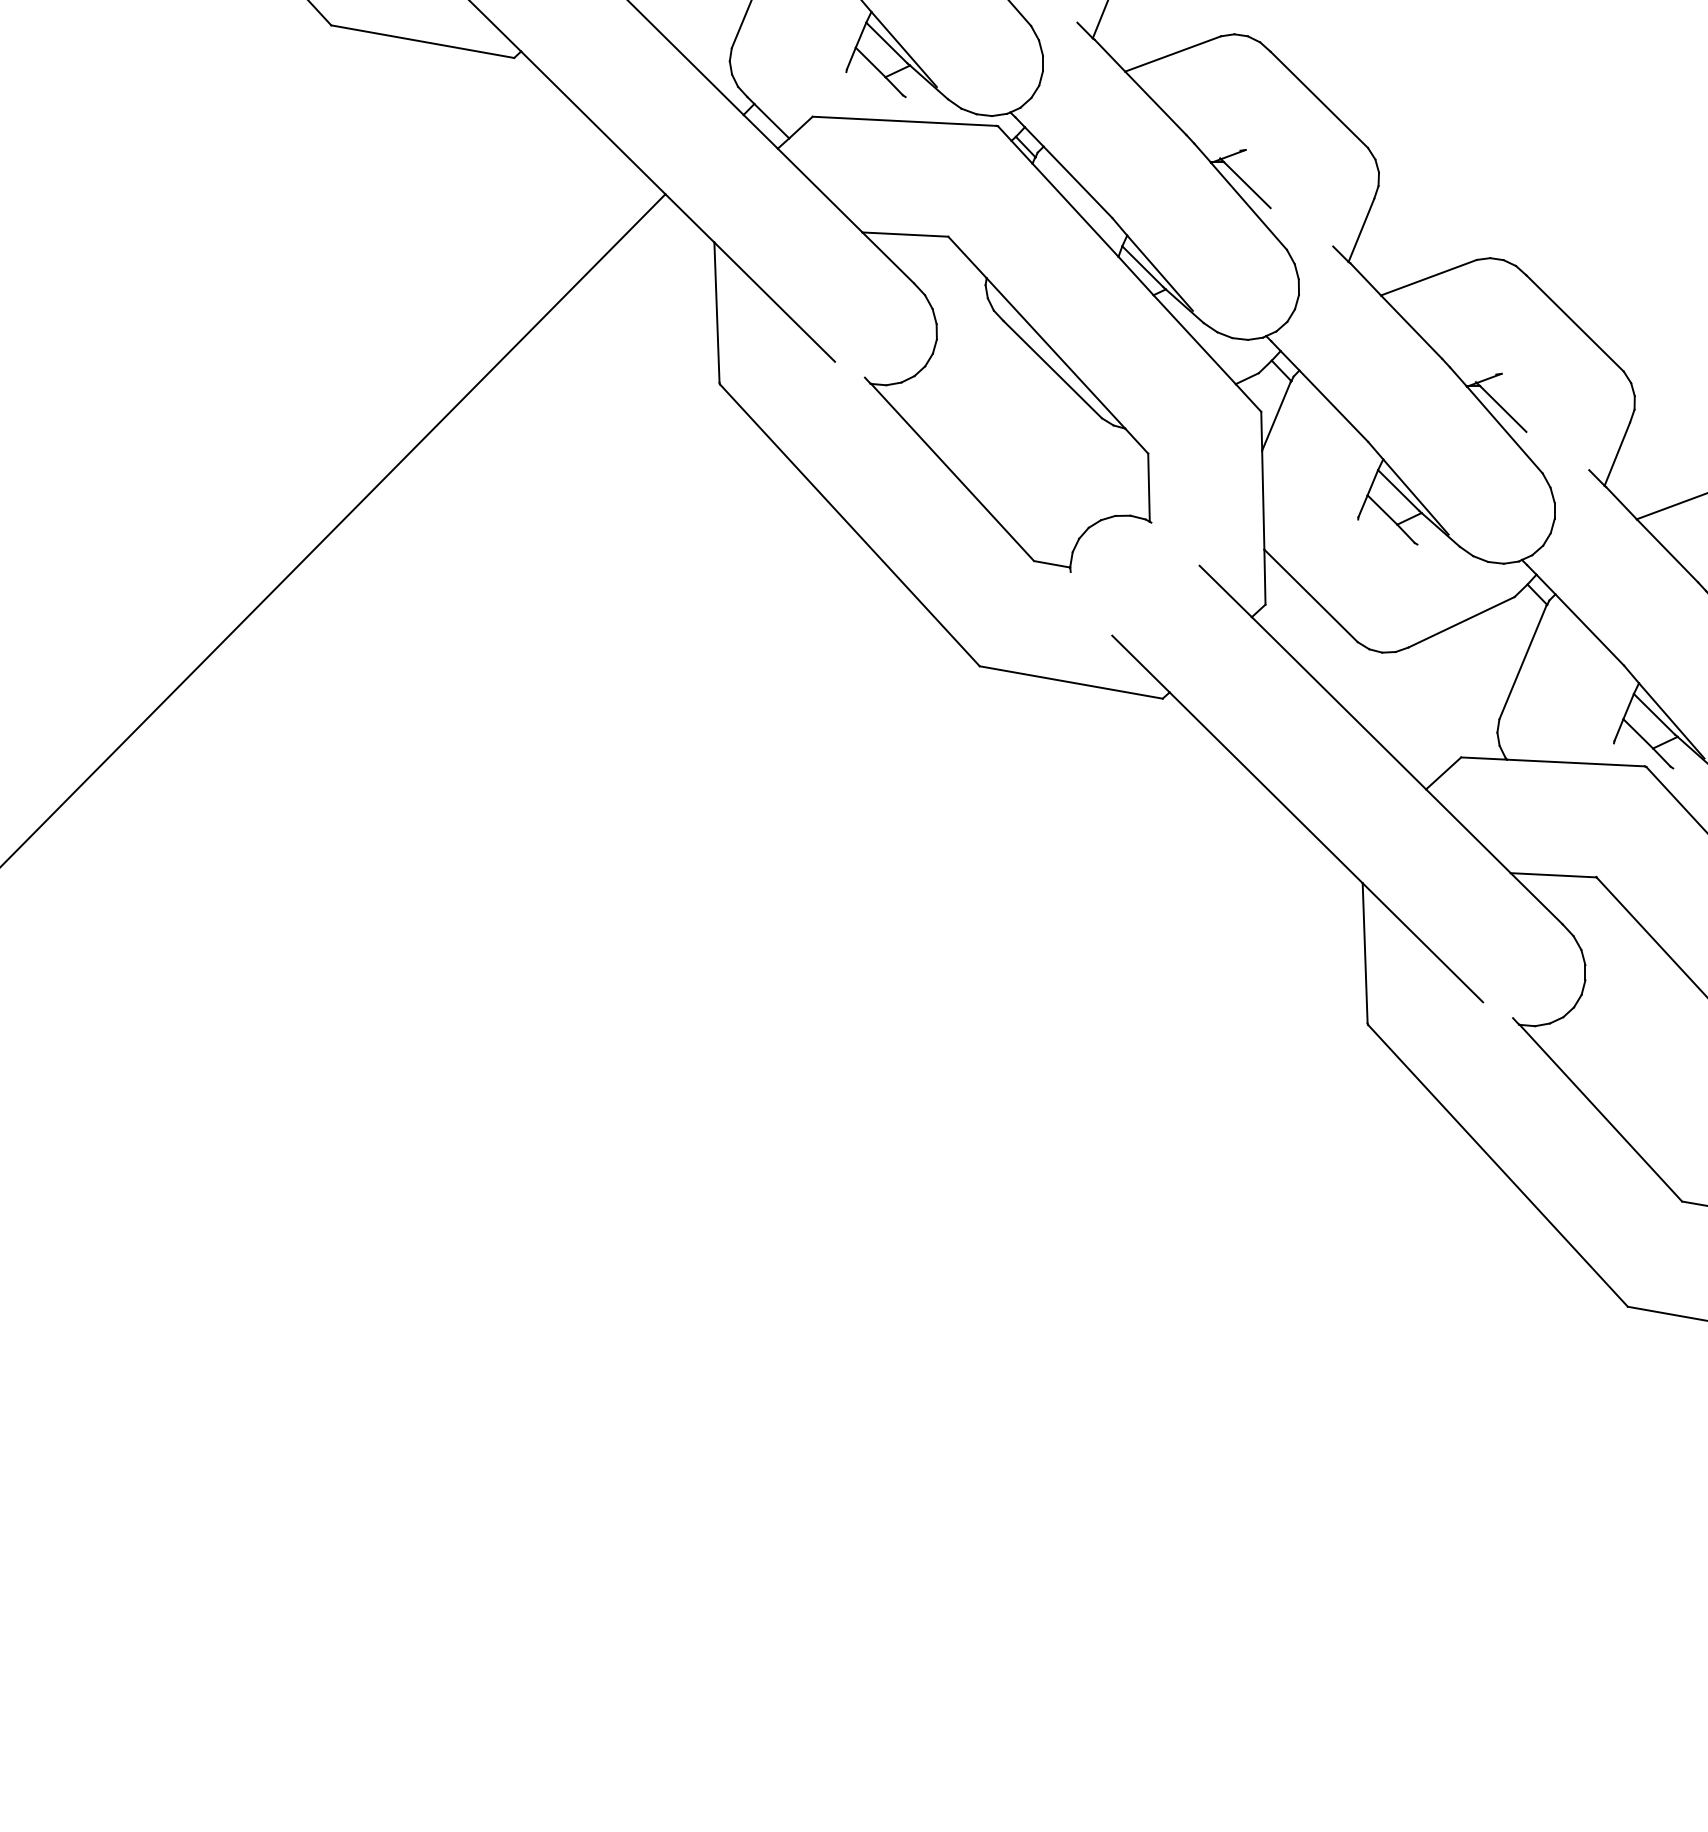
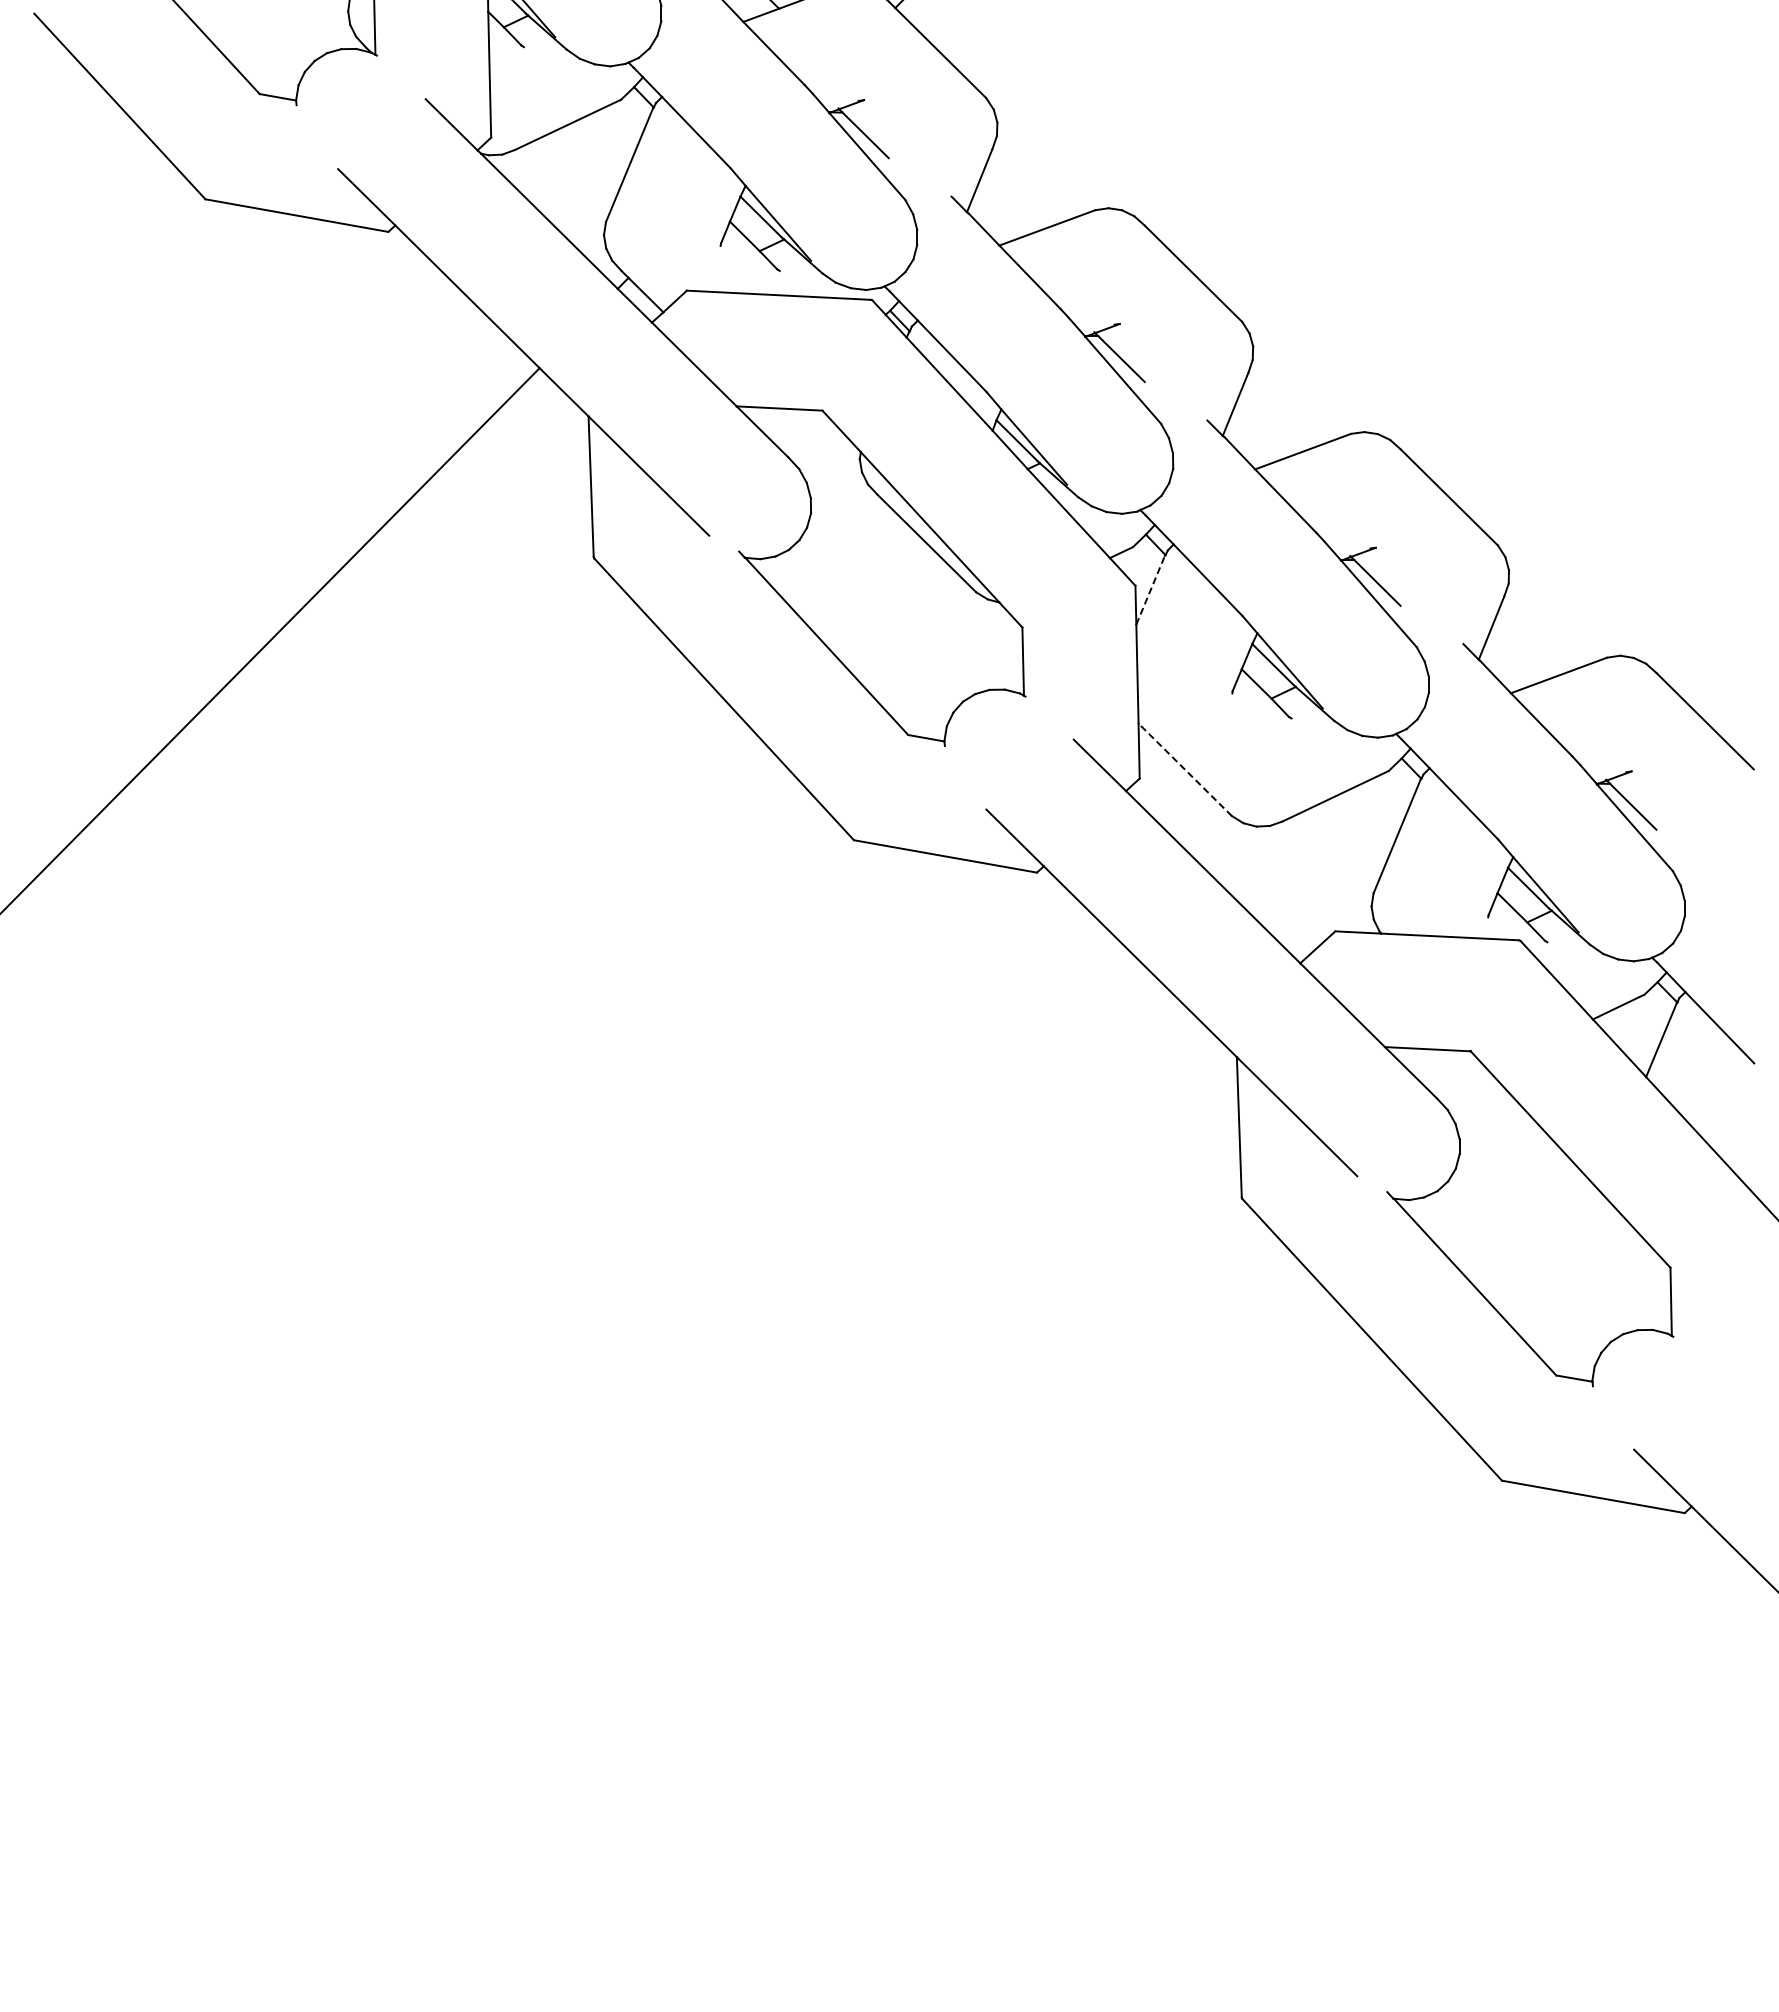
line: (1276, 415) -> (1150, 589), solid -> dashed
line: (1311, 595) -> (1185, 769), solid -> dashed

